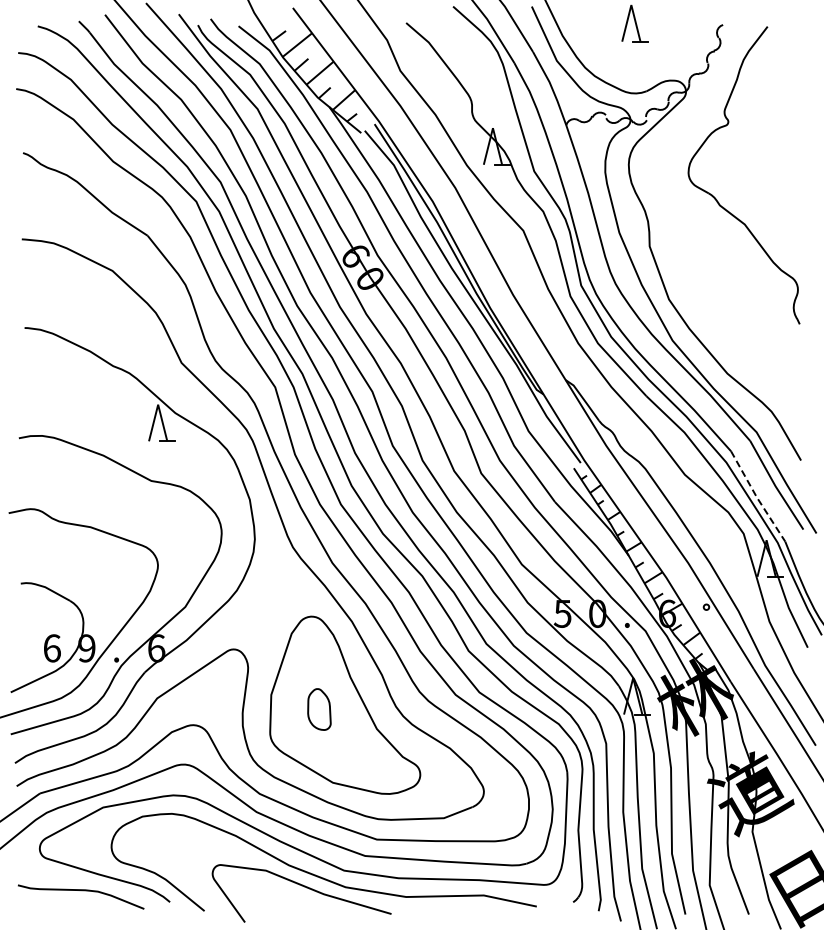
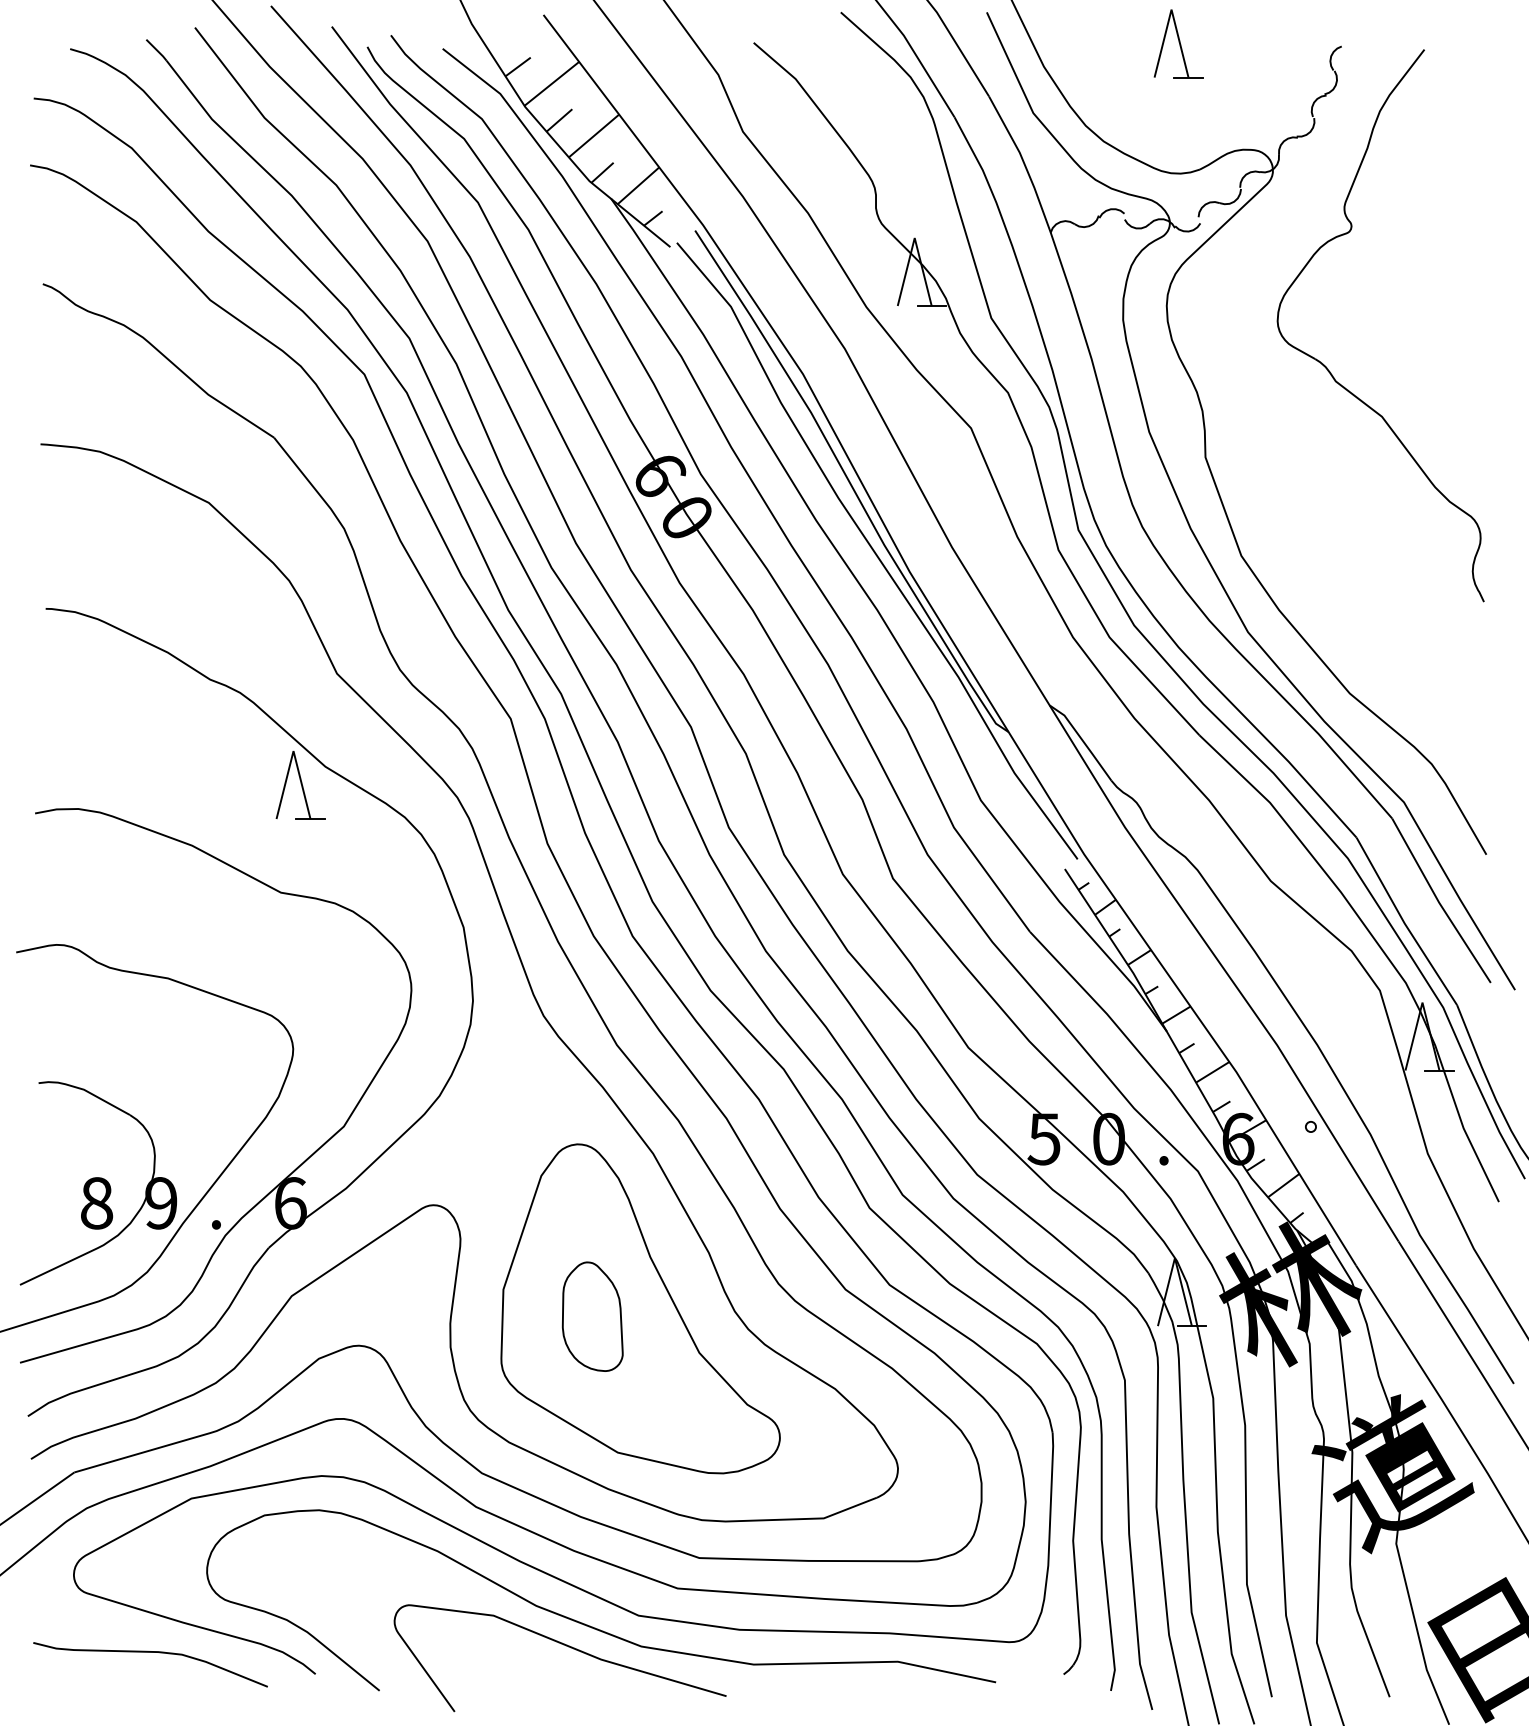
line: (757, 497) -> (1405, 923), dashed -> solid
text: (51, 648) -> (95, 1203), 6 -> 8
part: (319, 709) -> (592, 1316), size x1.43

